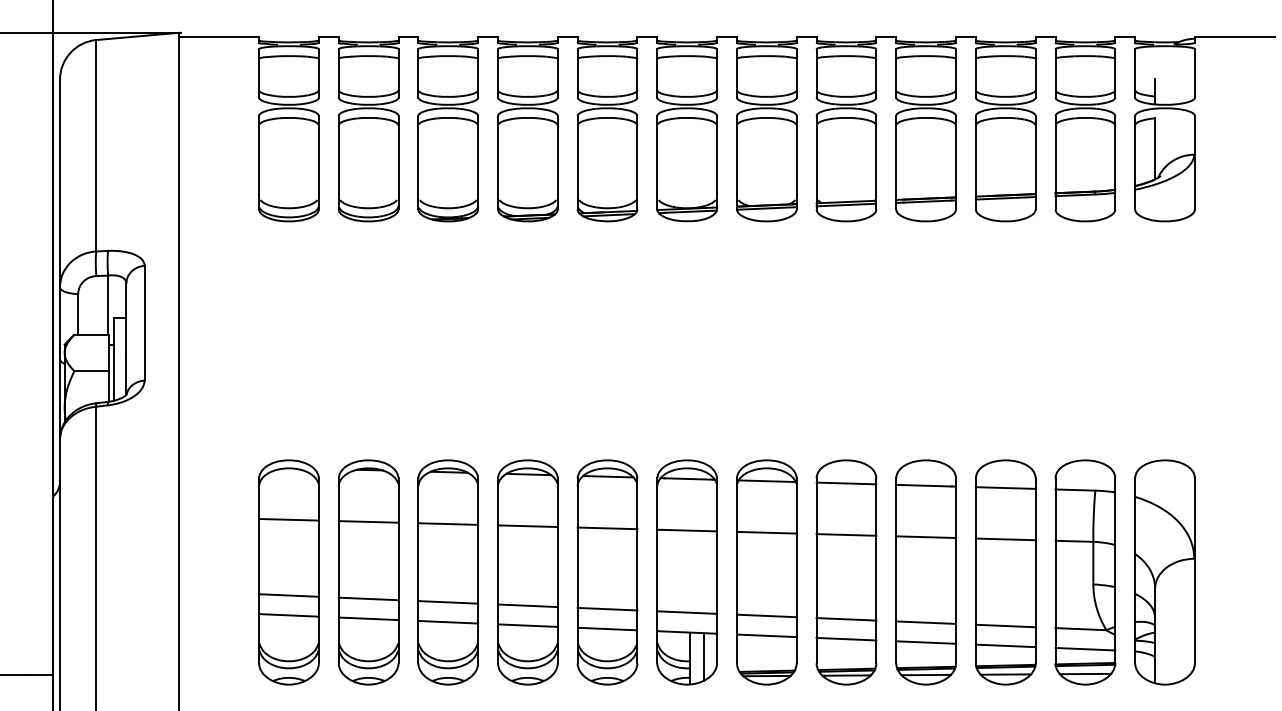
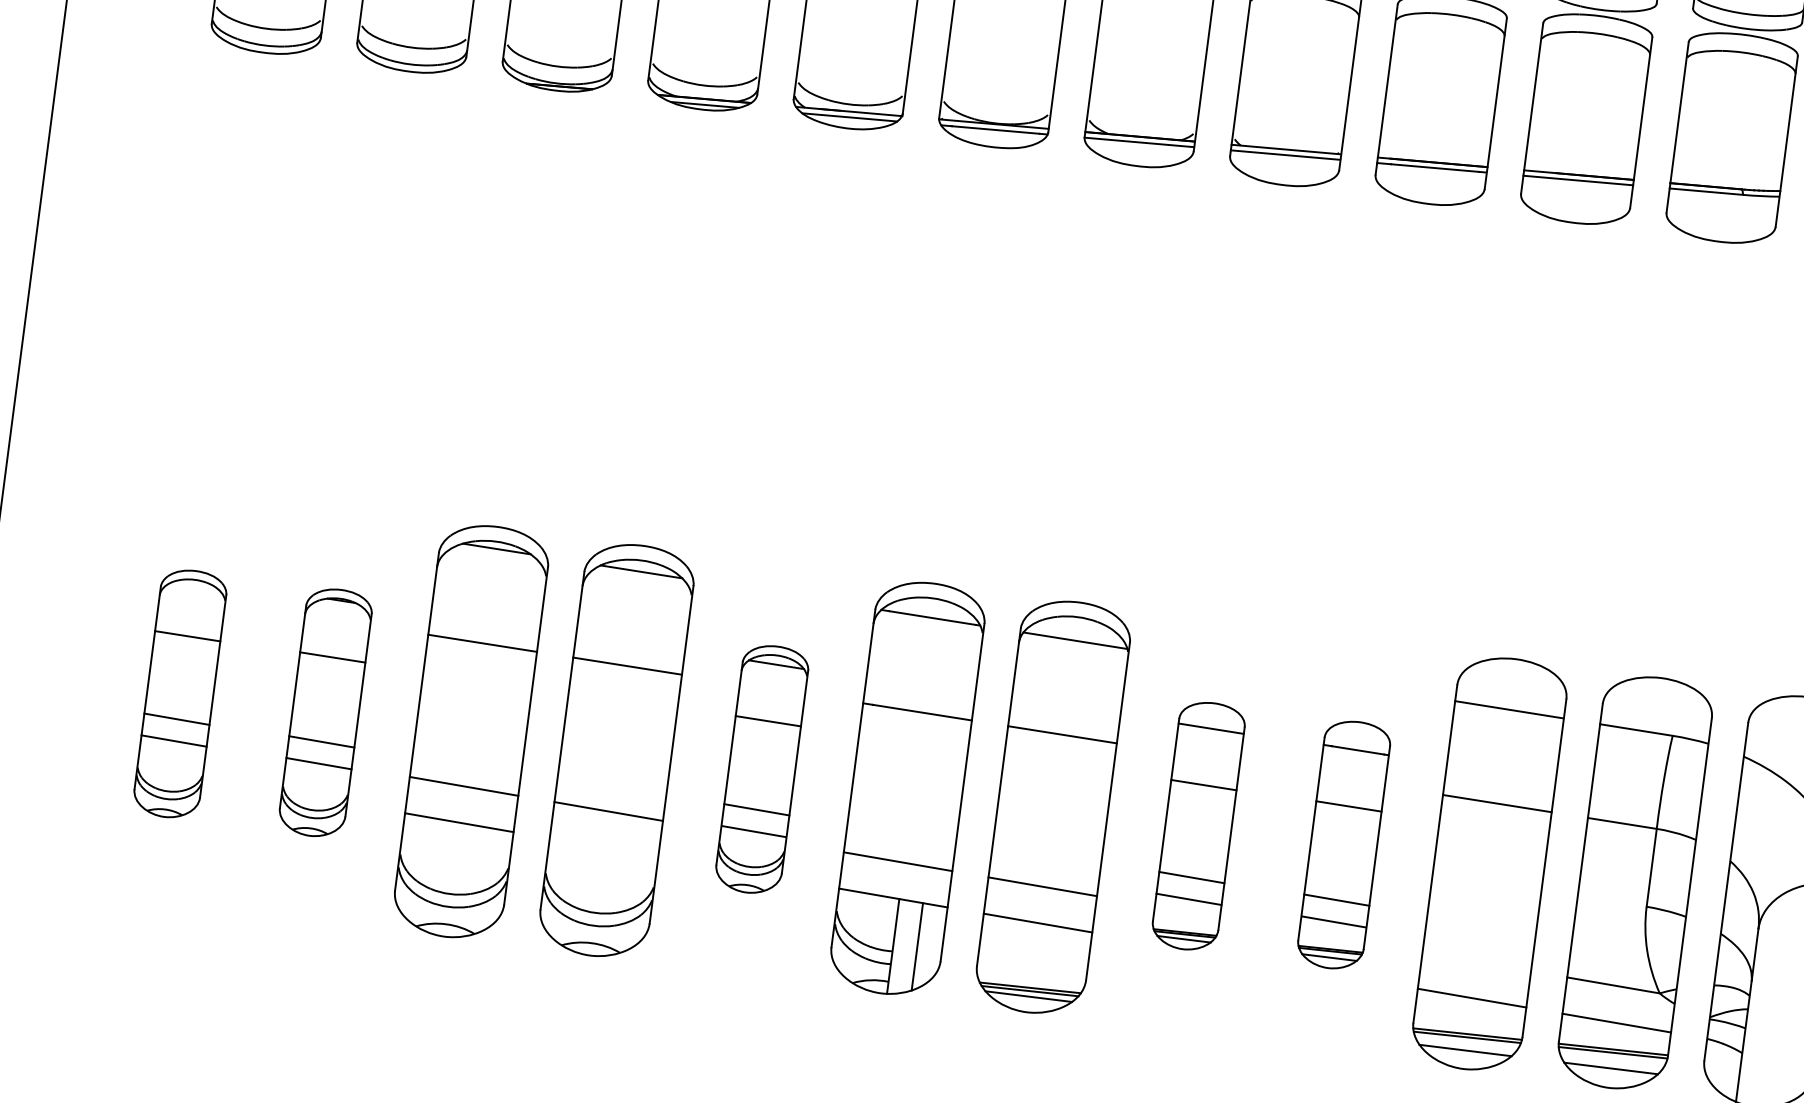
part: (288, 572) -> (179, 693), size x0.6
part: (368, 572) -> (325, 712), size x0.6
part: (607, 572) -> (762, 769), size x0.6
part: (846, 572) -> (1198, 826), size x0.6
part: (925, 572) -> (1342, 845), size x0.6
line: (527, 625) -> (603, 847), removed
line: (1005, 625) -> (1476, 960), removed

